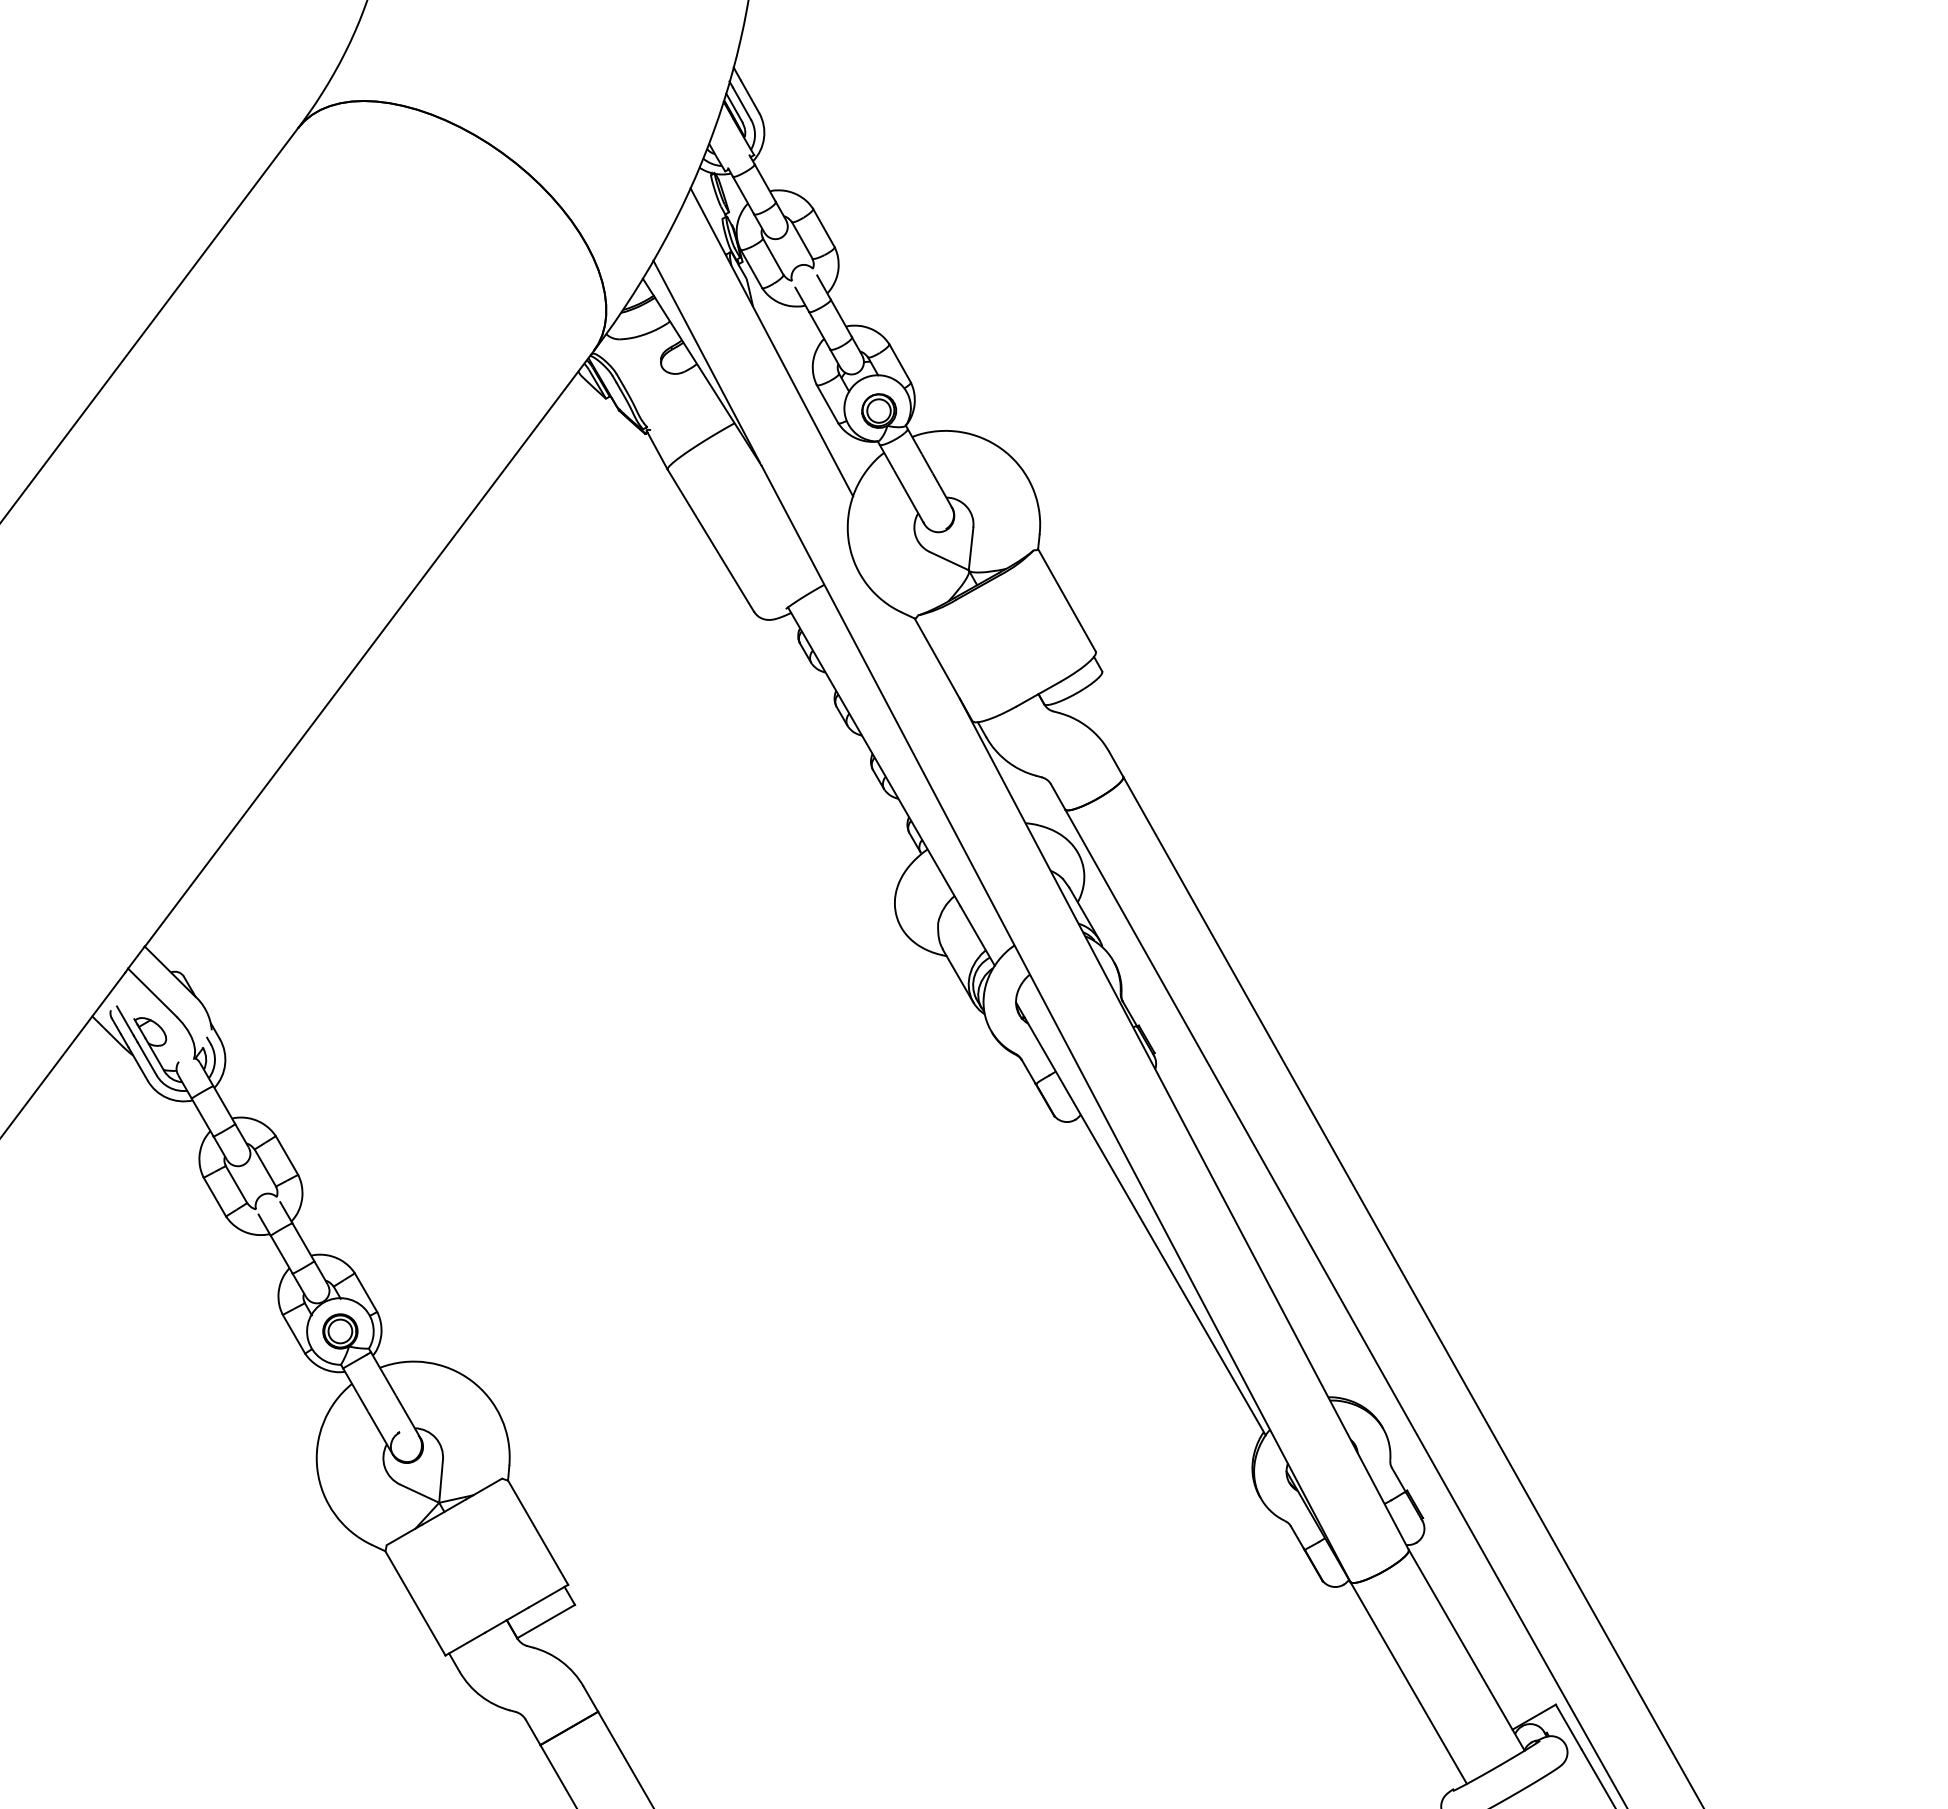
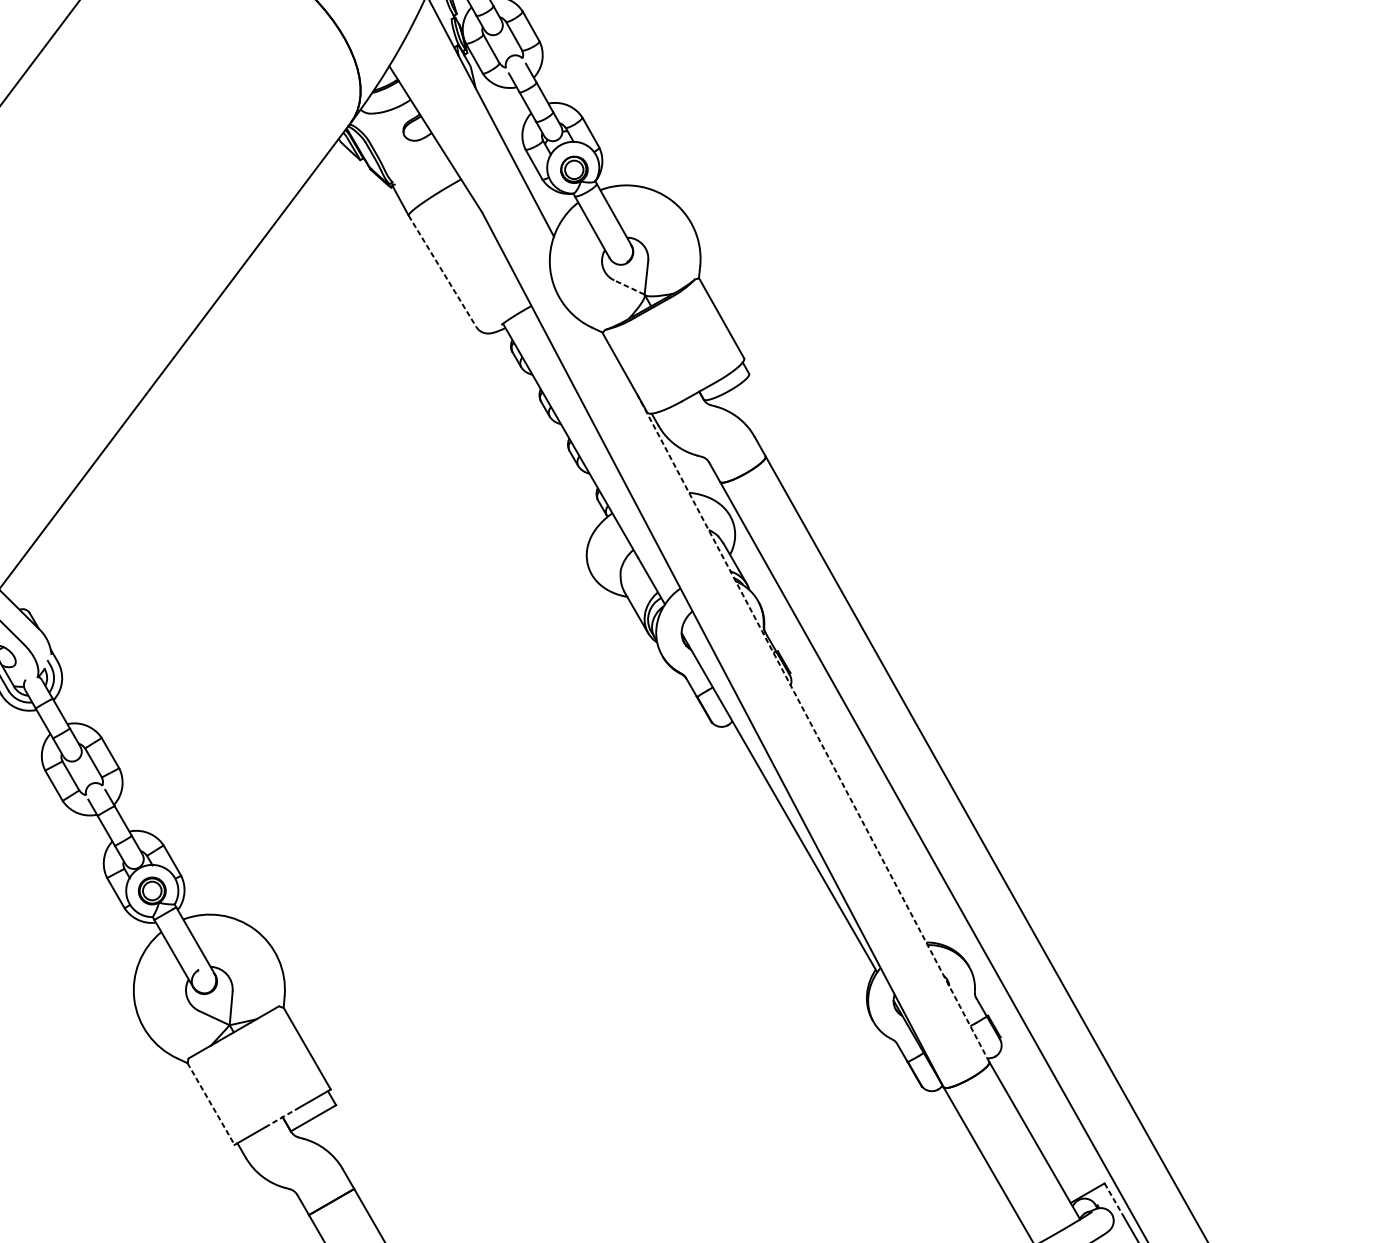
line: (706, 361) -> (439, 131), removed
line: (711, 541) -> (443, 272), solid -> dashed
line: (948, 560) -> (628, 286), solid -> dashed
line: (1184, 1123) -> (813, 728), solid -> dashed
line: (415, 1603) -> (211, 1104), solid -> dashed
line: (506, 1620) -> (282, 1117), solid -> dashed
line: (1569, 1727) -> (1115, 1201), solid -> dashed

